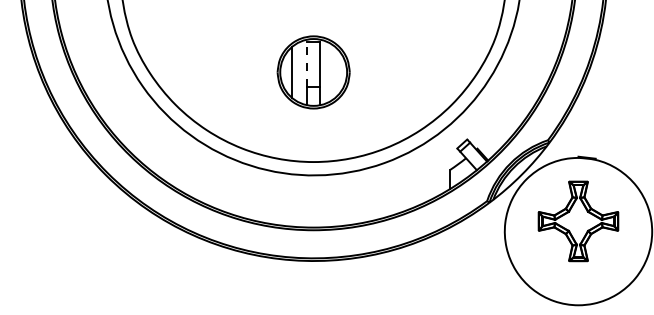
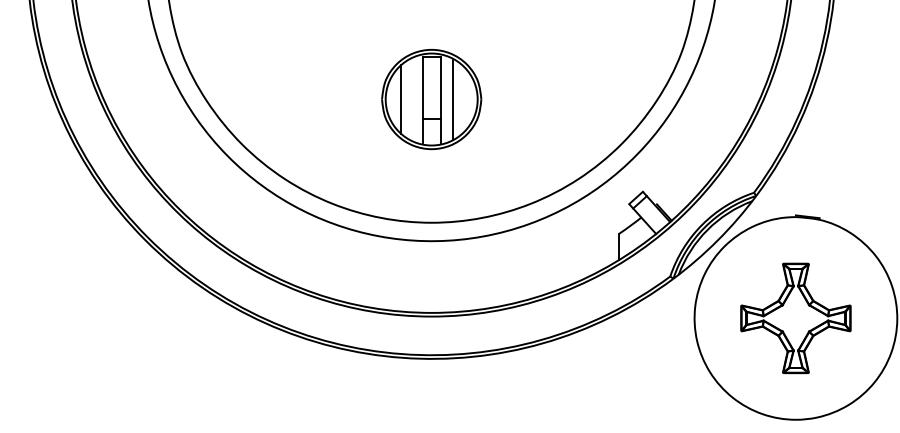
line: (307, 63) -> (422, 87), dashed -> solid
line: (328, 72) -> (452, 99), added
part: (578, 221) -> (795, 318), moved

